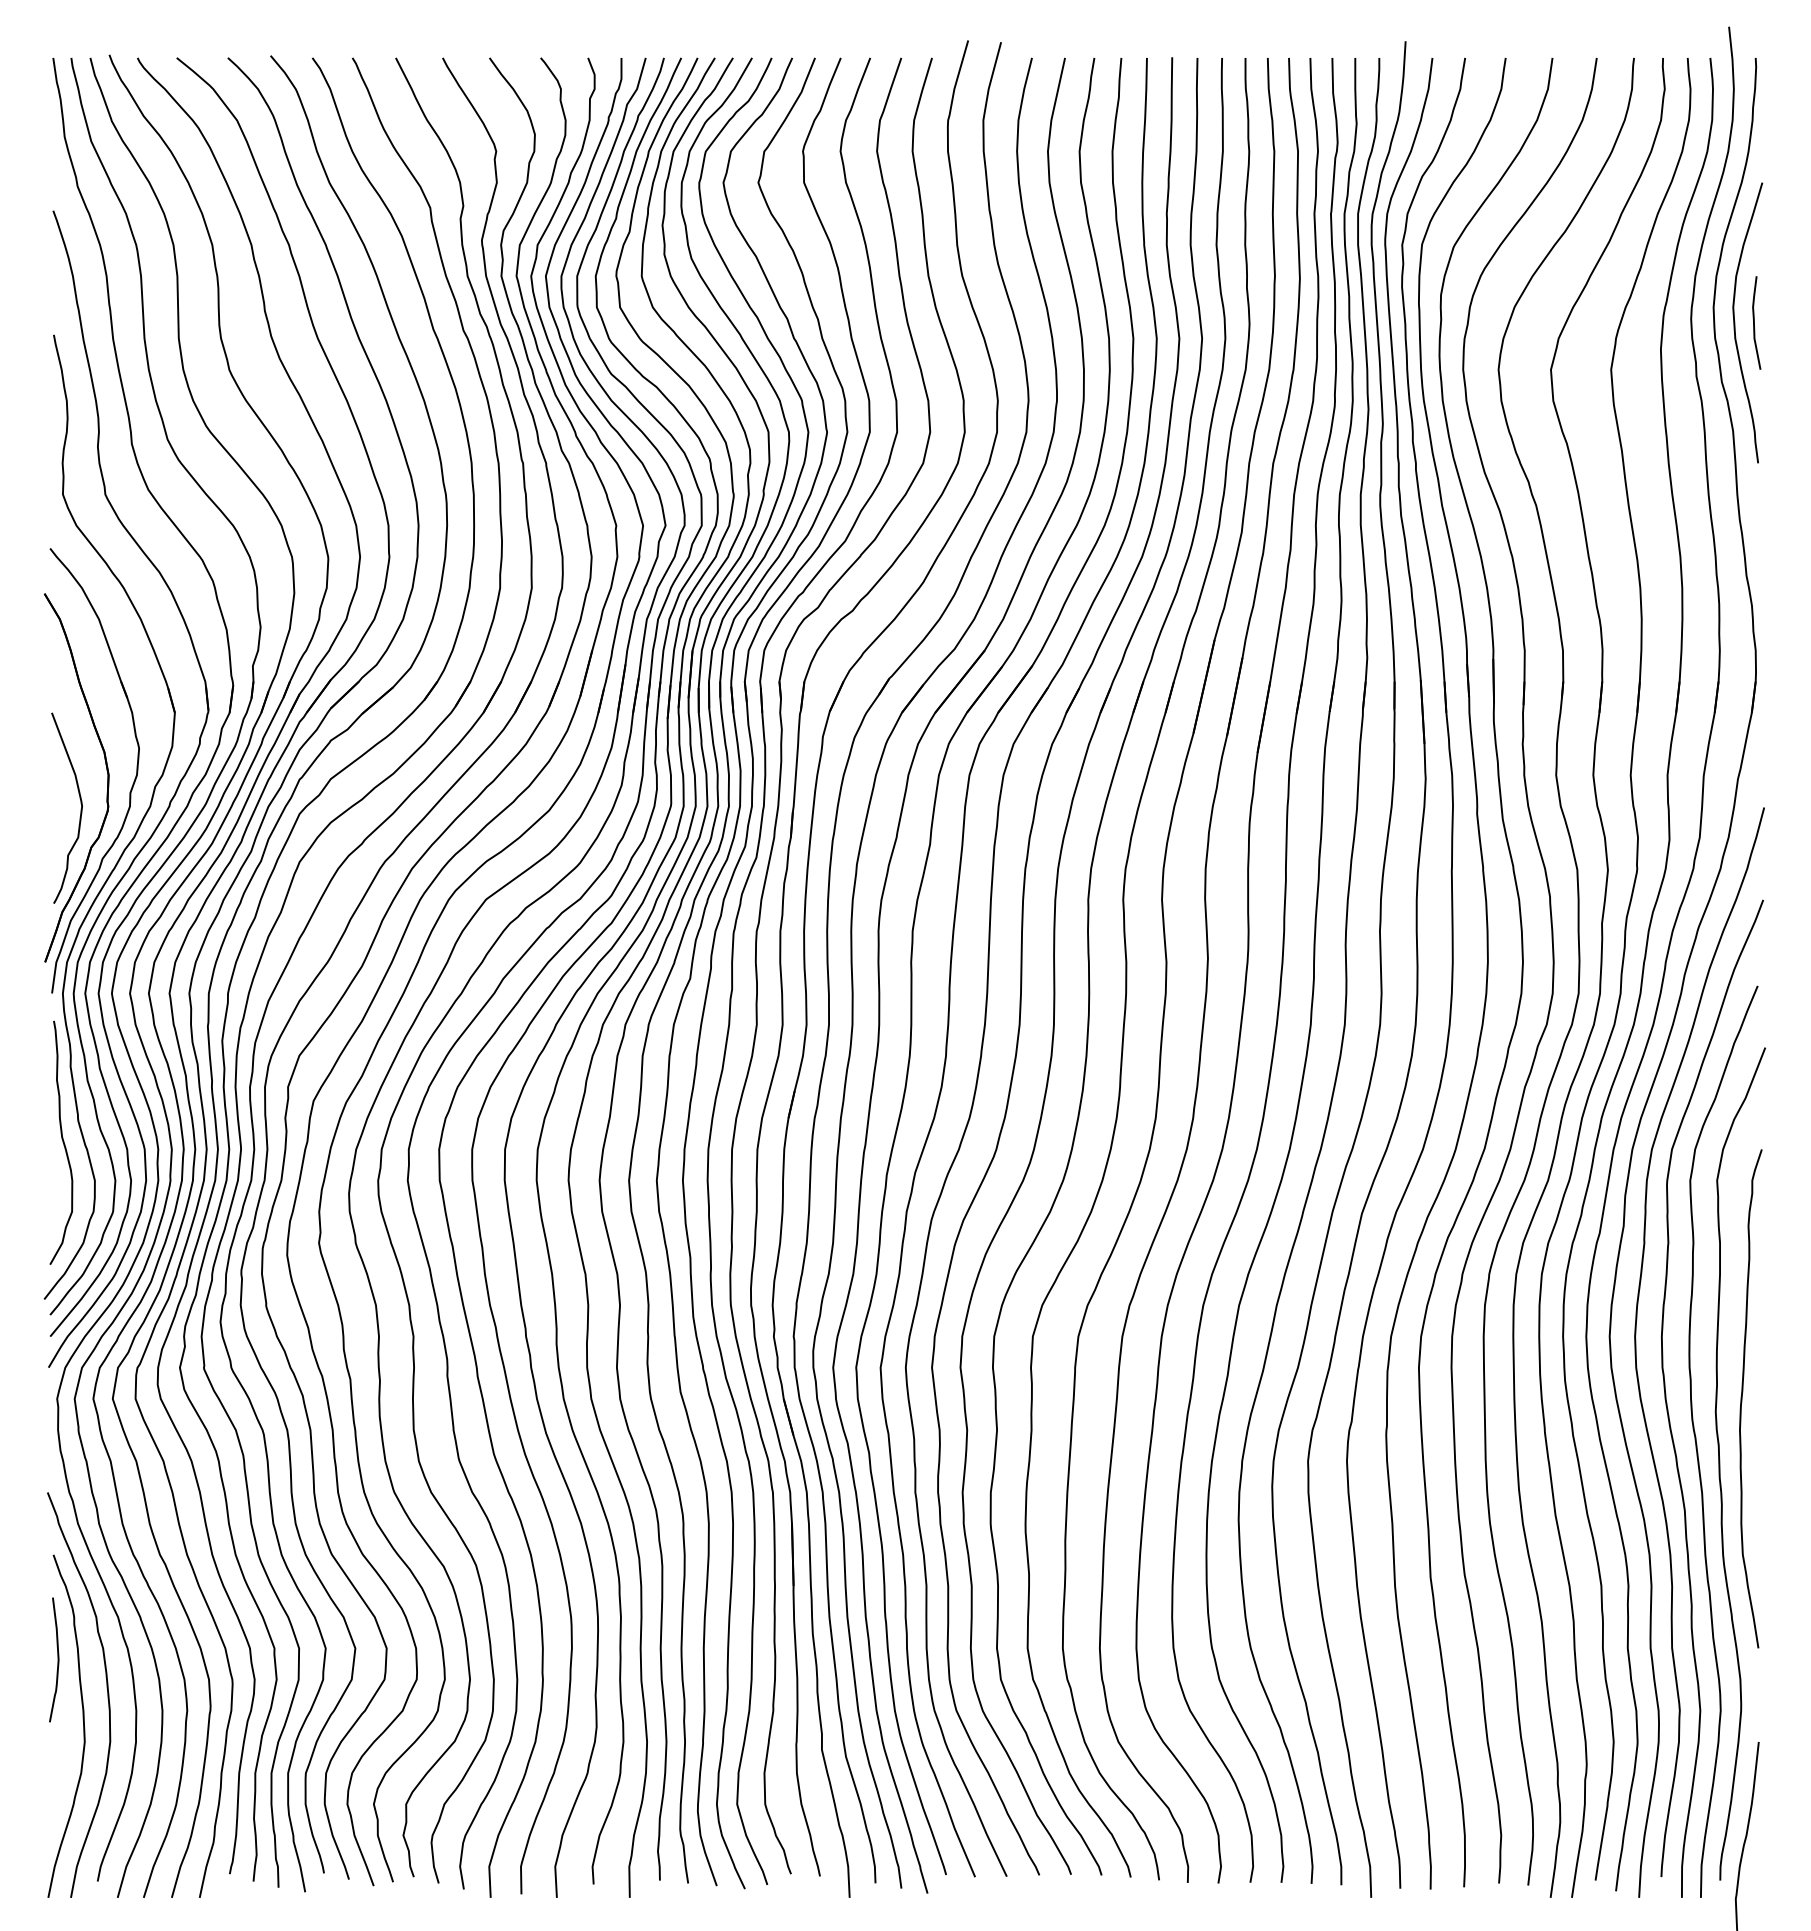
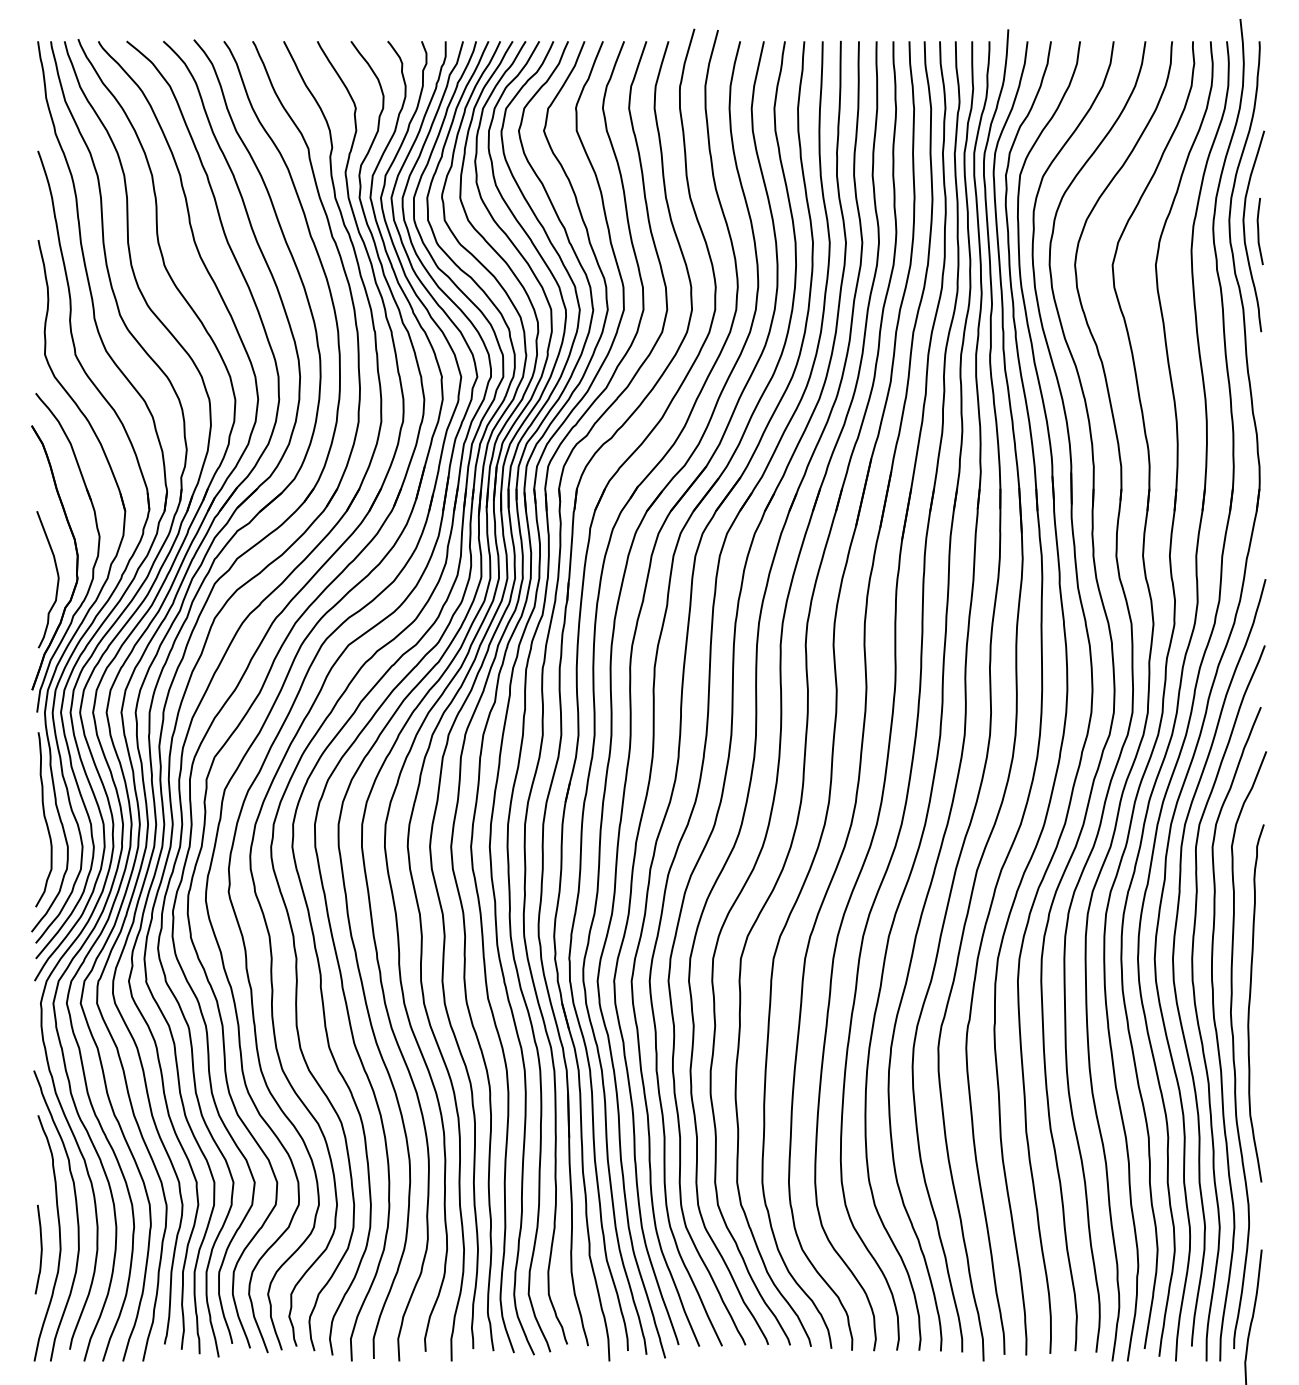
curve: (57, 1659) -> (41, 1249), moved

